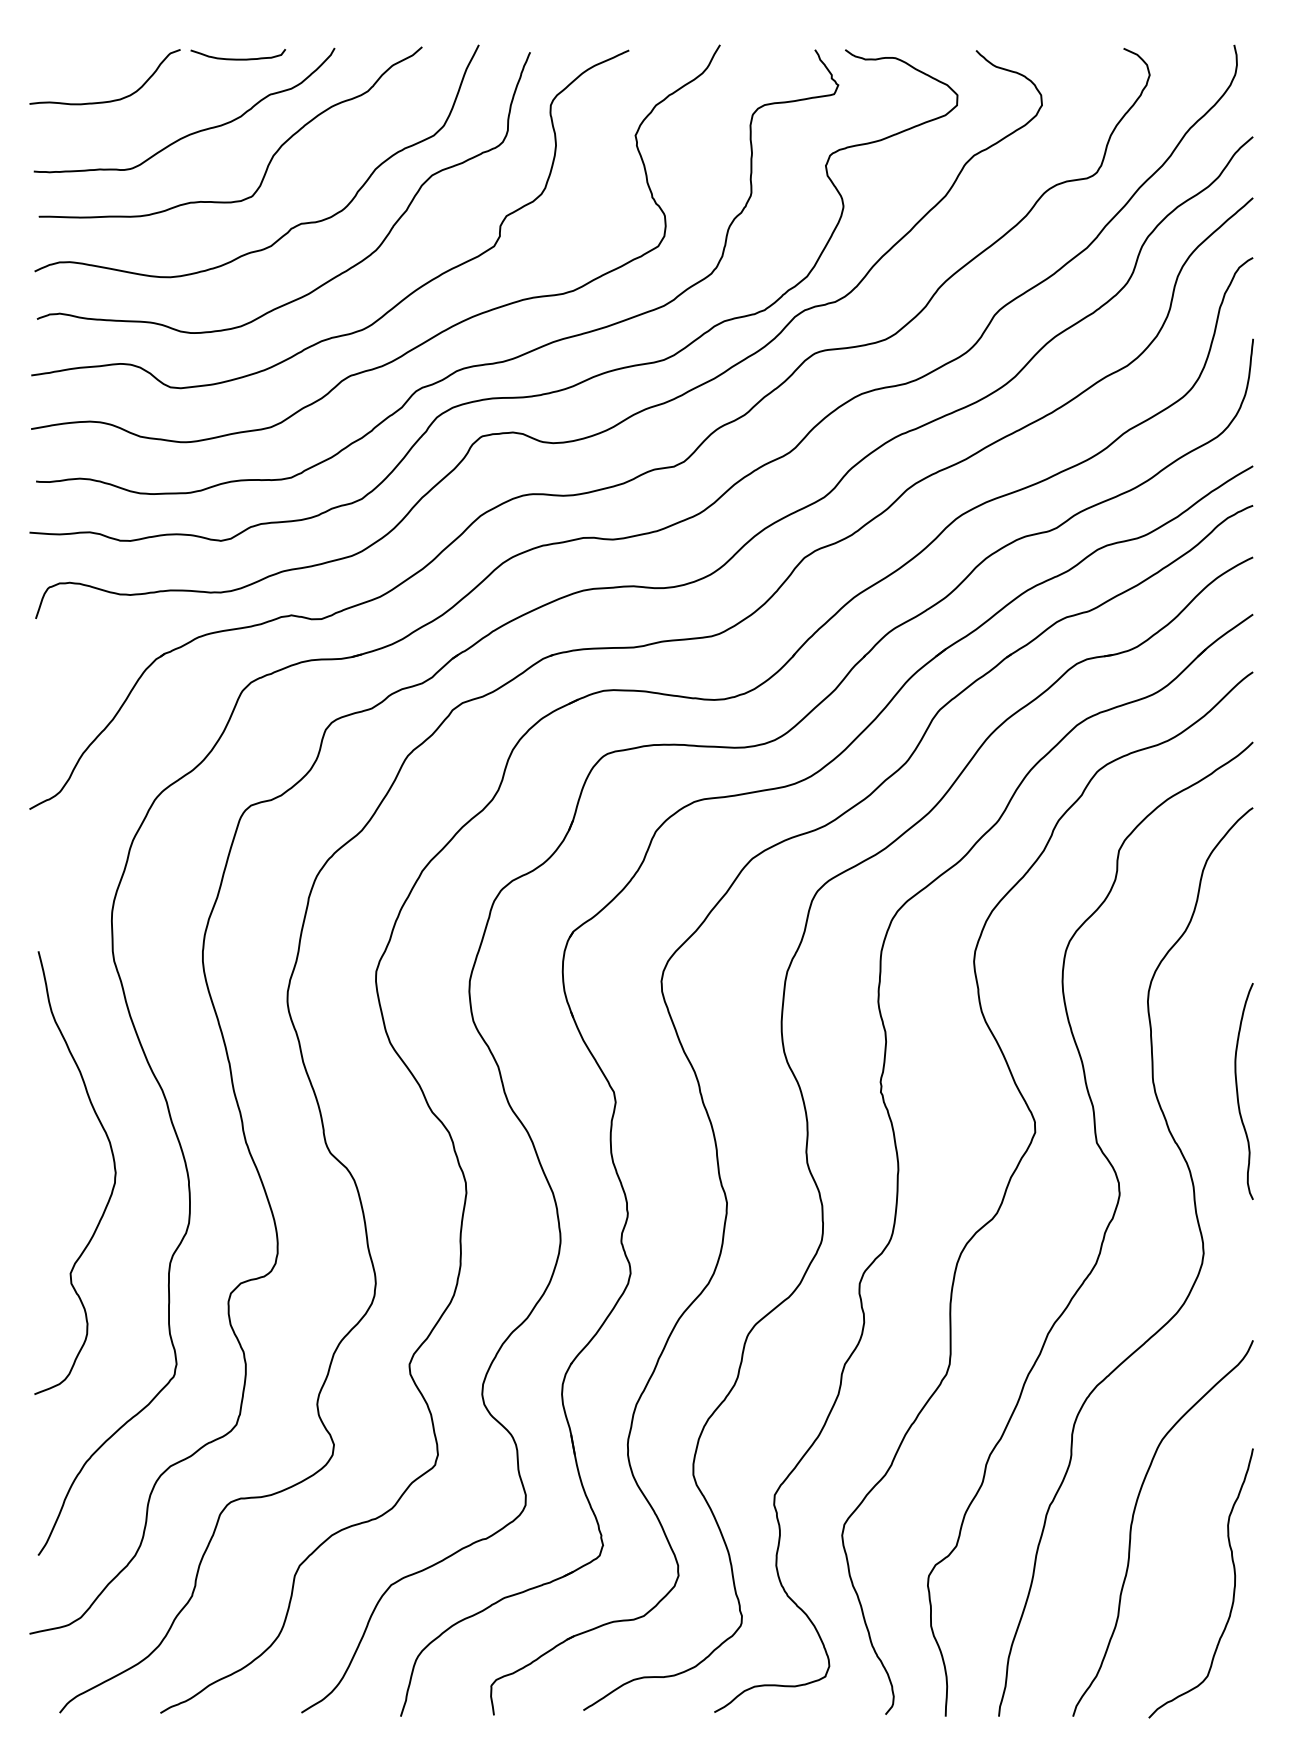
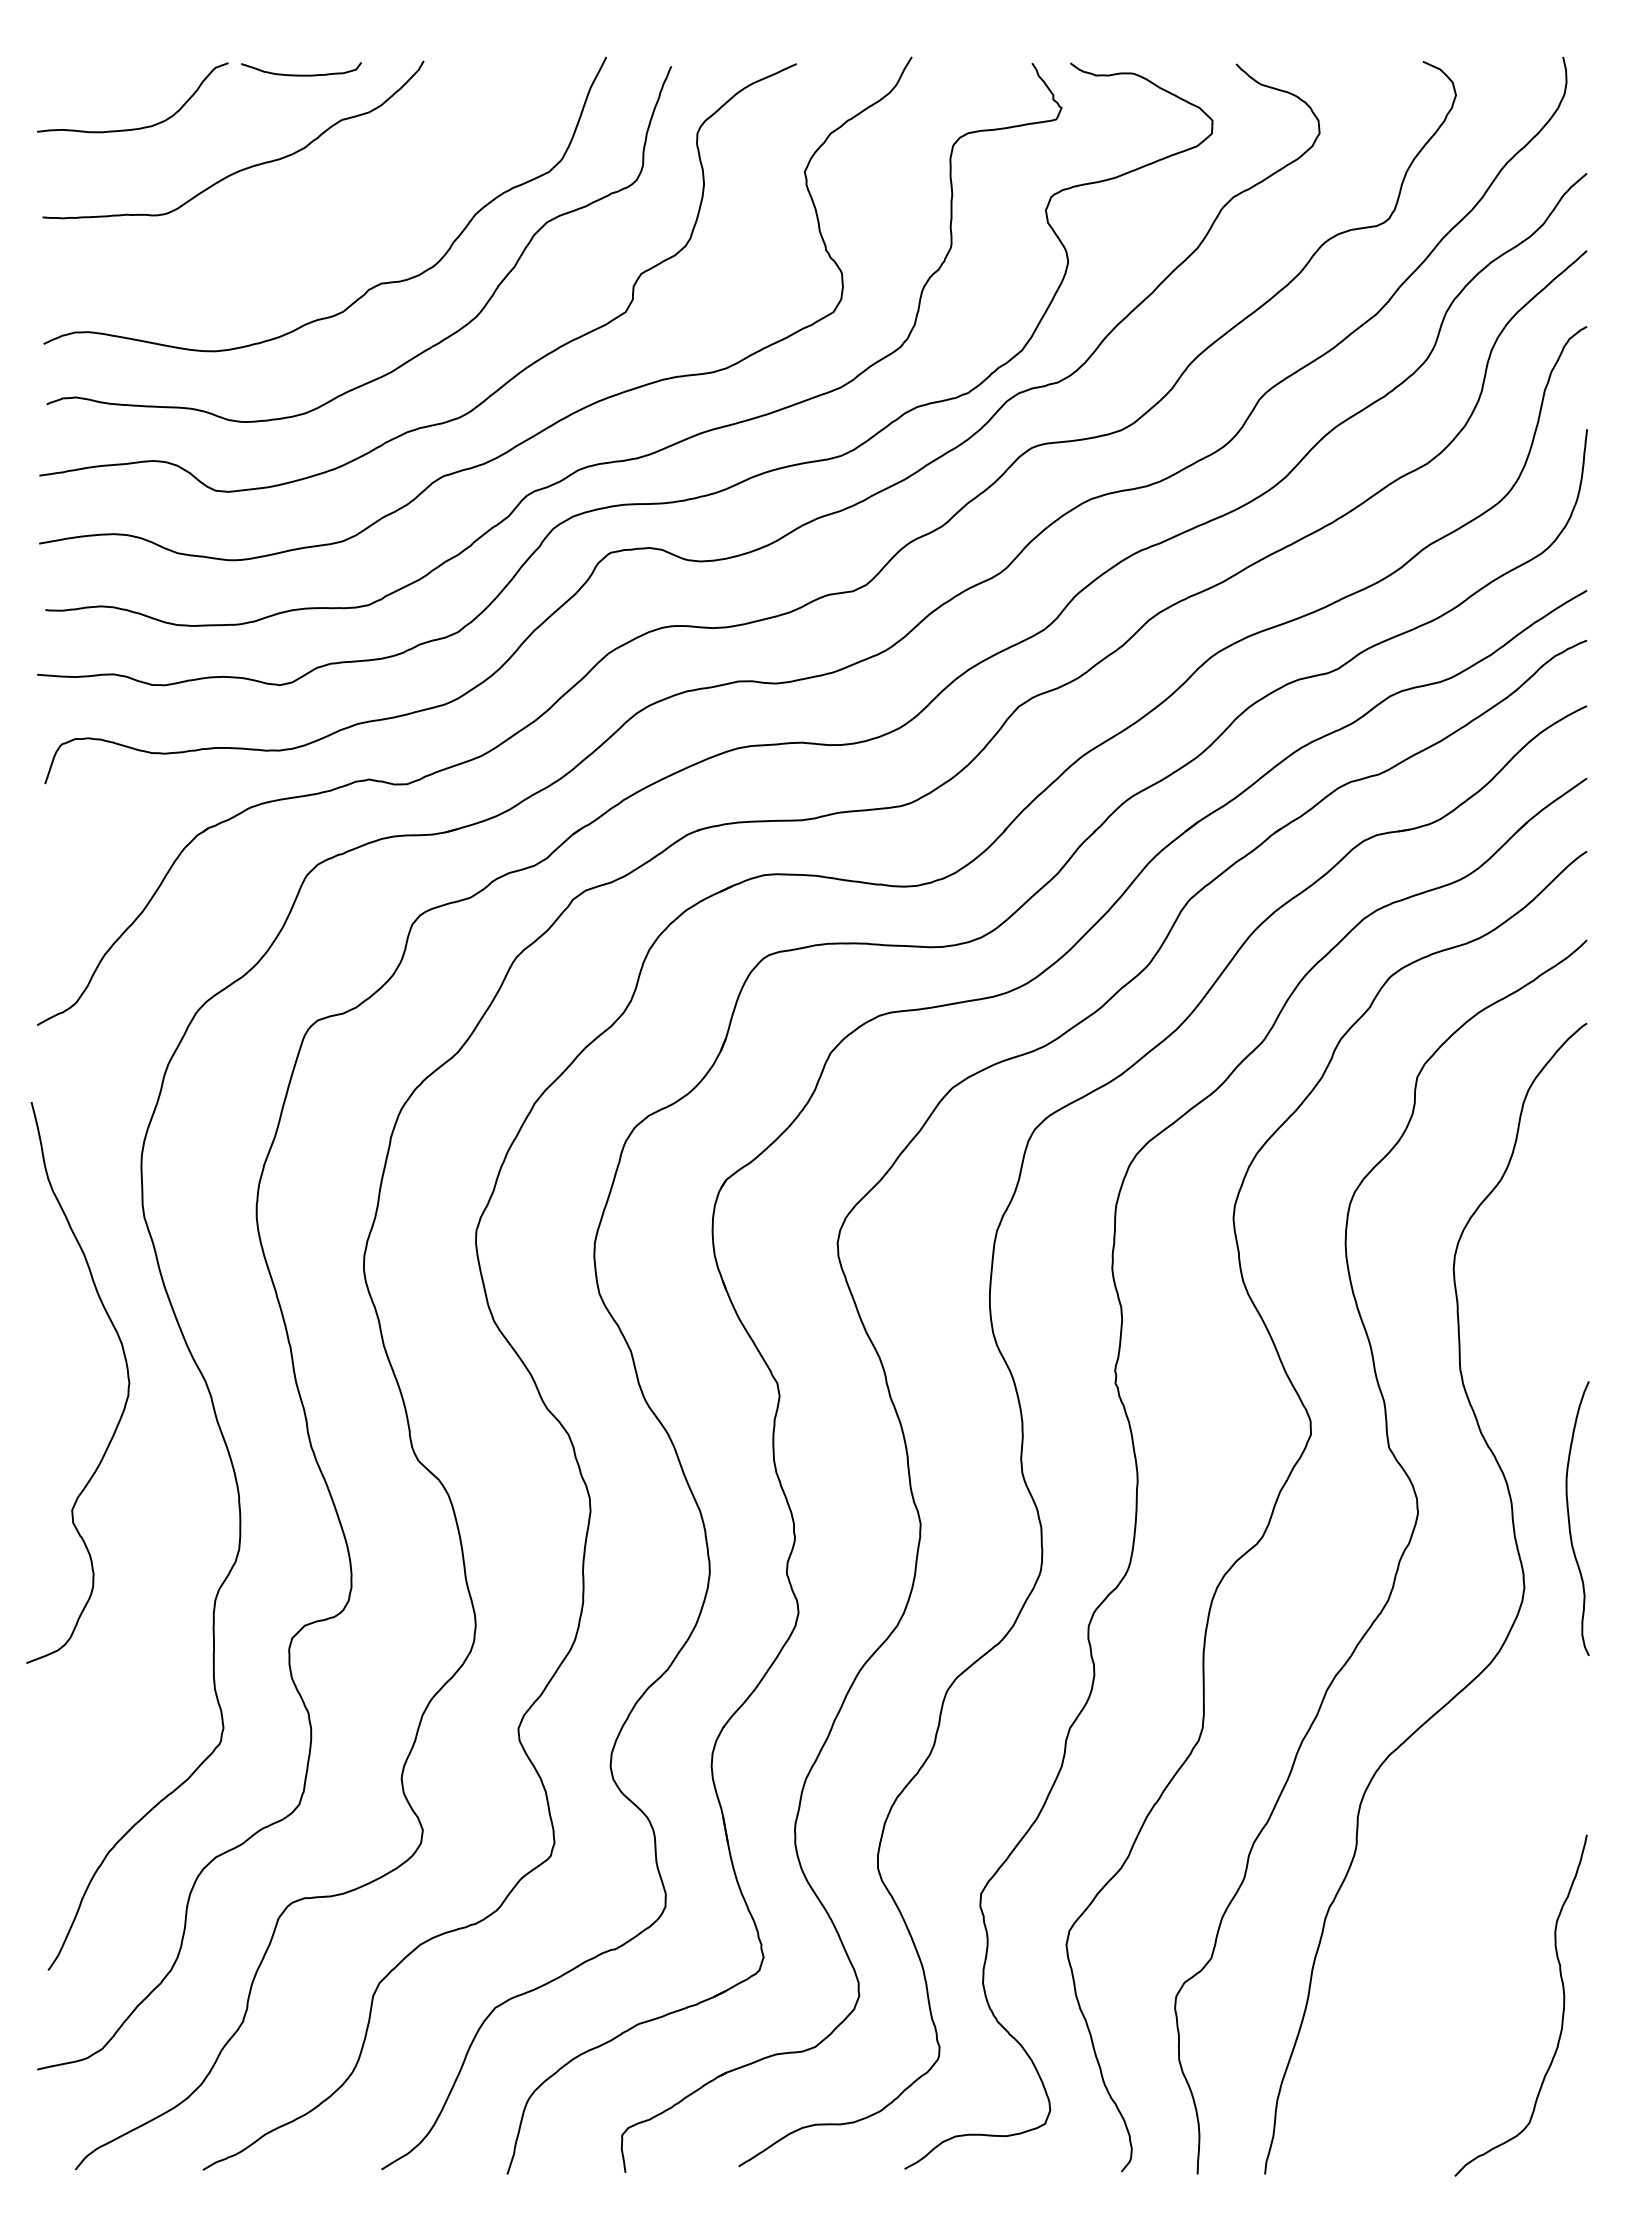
curve: (272, 155) -> (345, 196), removed
curve: (1237, 1091) -> (1569, 1518), moved
curve: (114, 1169) -> (127, 1378), moved
curve: (1132, 1523) -> (1434, 1929), removed

